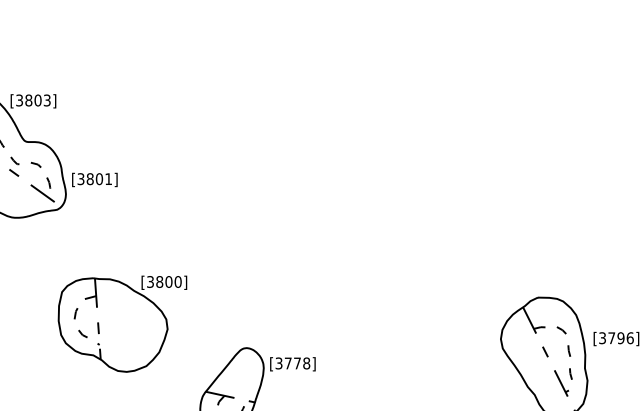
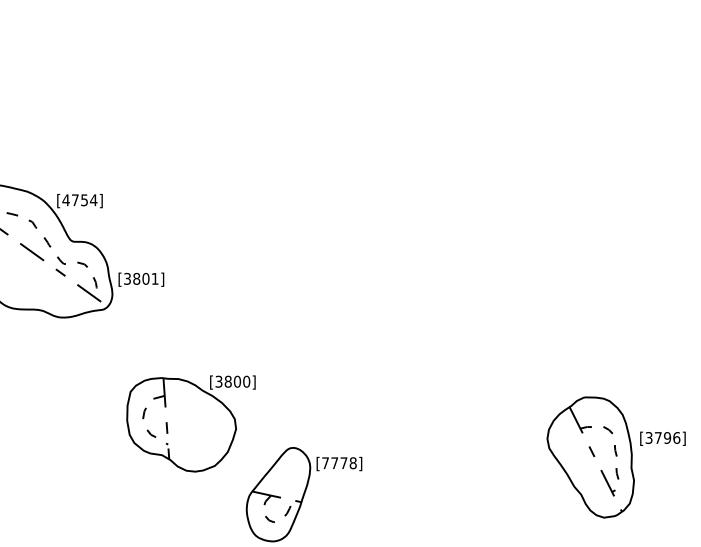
text: (32, 100) -> (79, 200), [3803] -> [4754]
part: (121, 323) -> (190, 423), moved
text: (278, 363) -> (325, 463), [3778] -> [7778]

